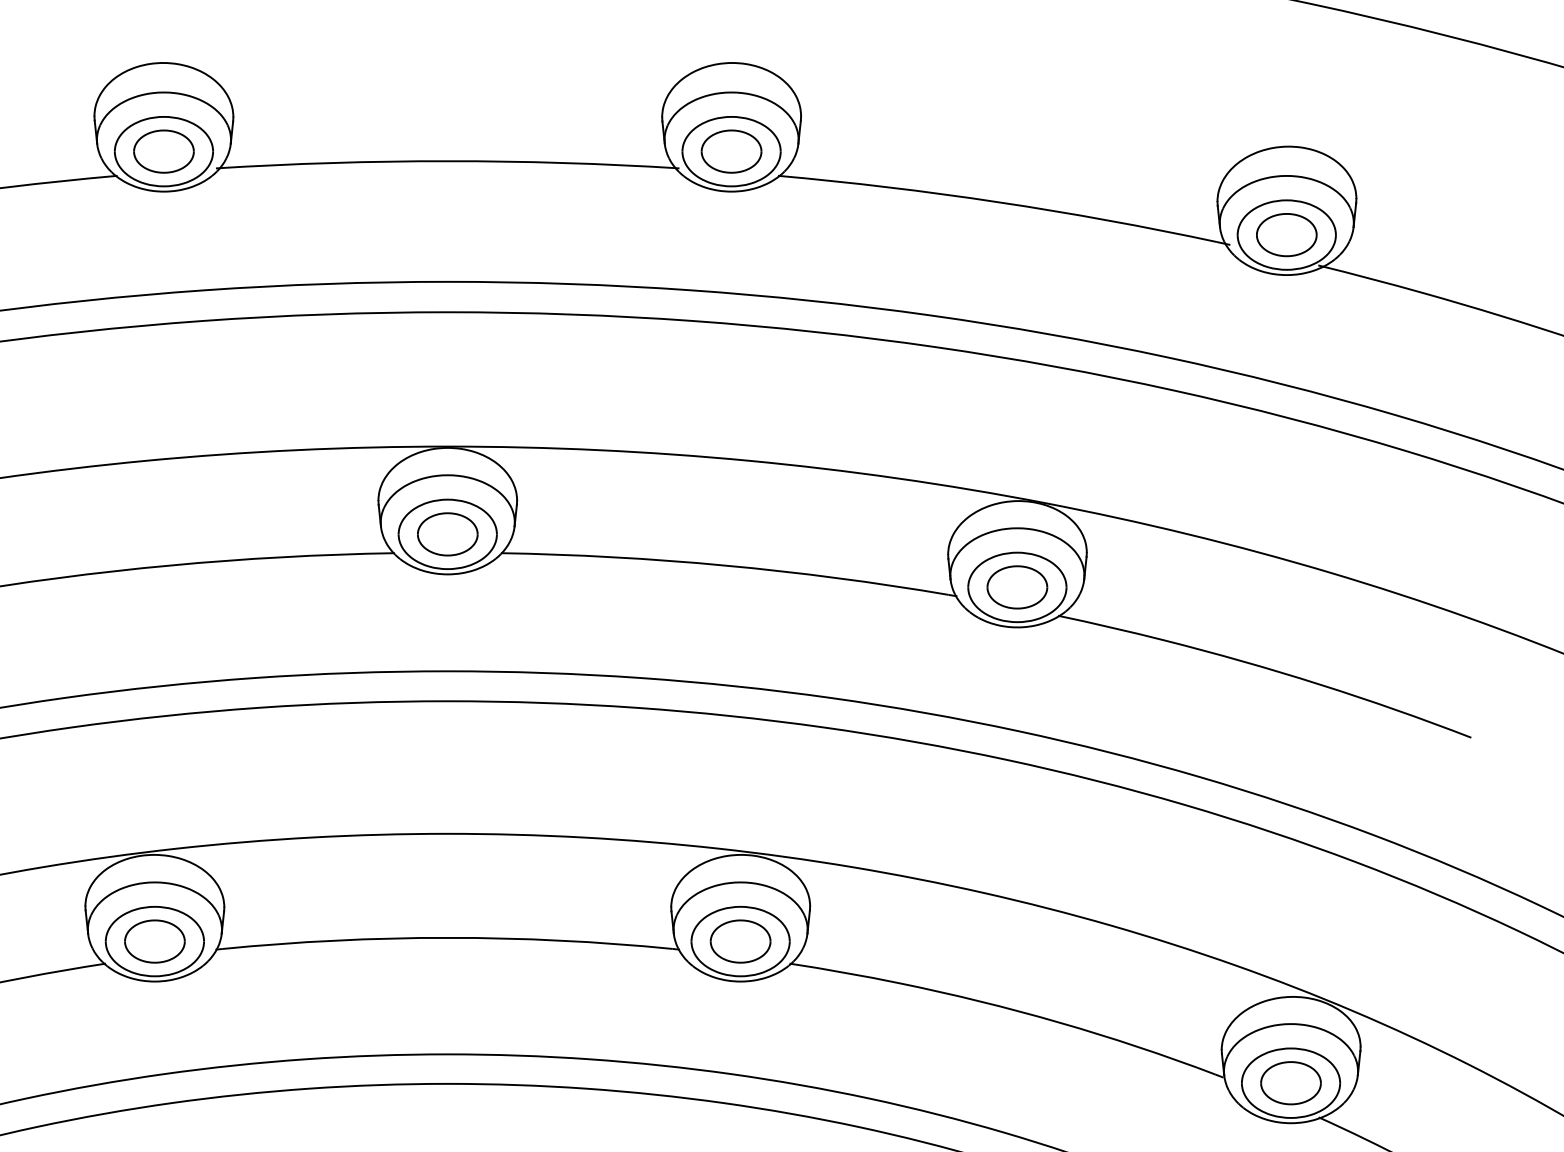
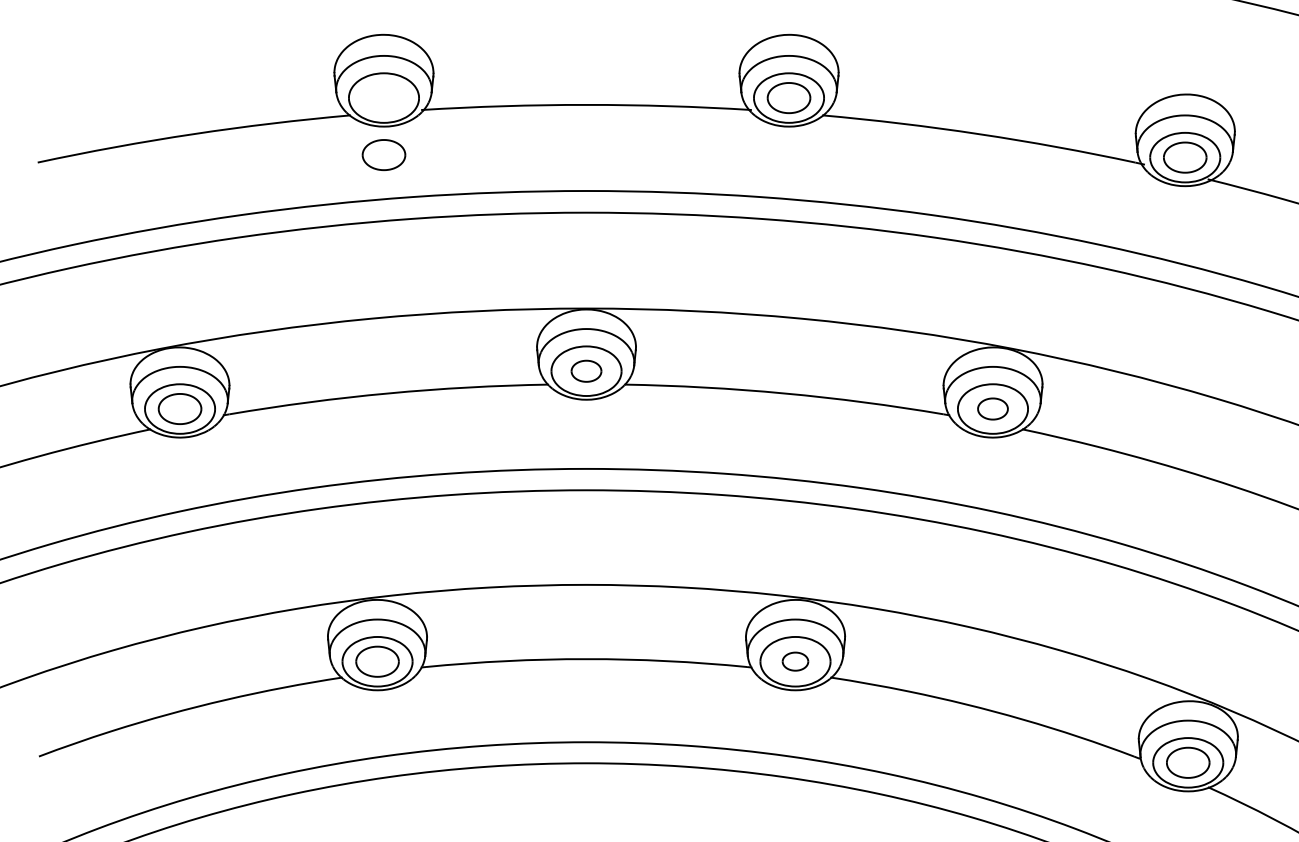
part: (163, 152) -> (383, 155), moved
part: (447, 534) -> (586, 371), size x0.7
part: (1016, 586) -> (992, 408), size x0.7
part: (740, 941) -> (795, 661), size x0.6

